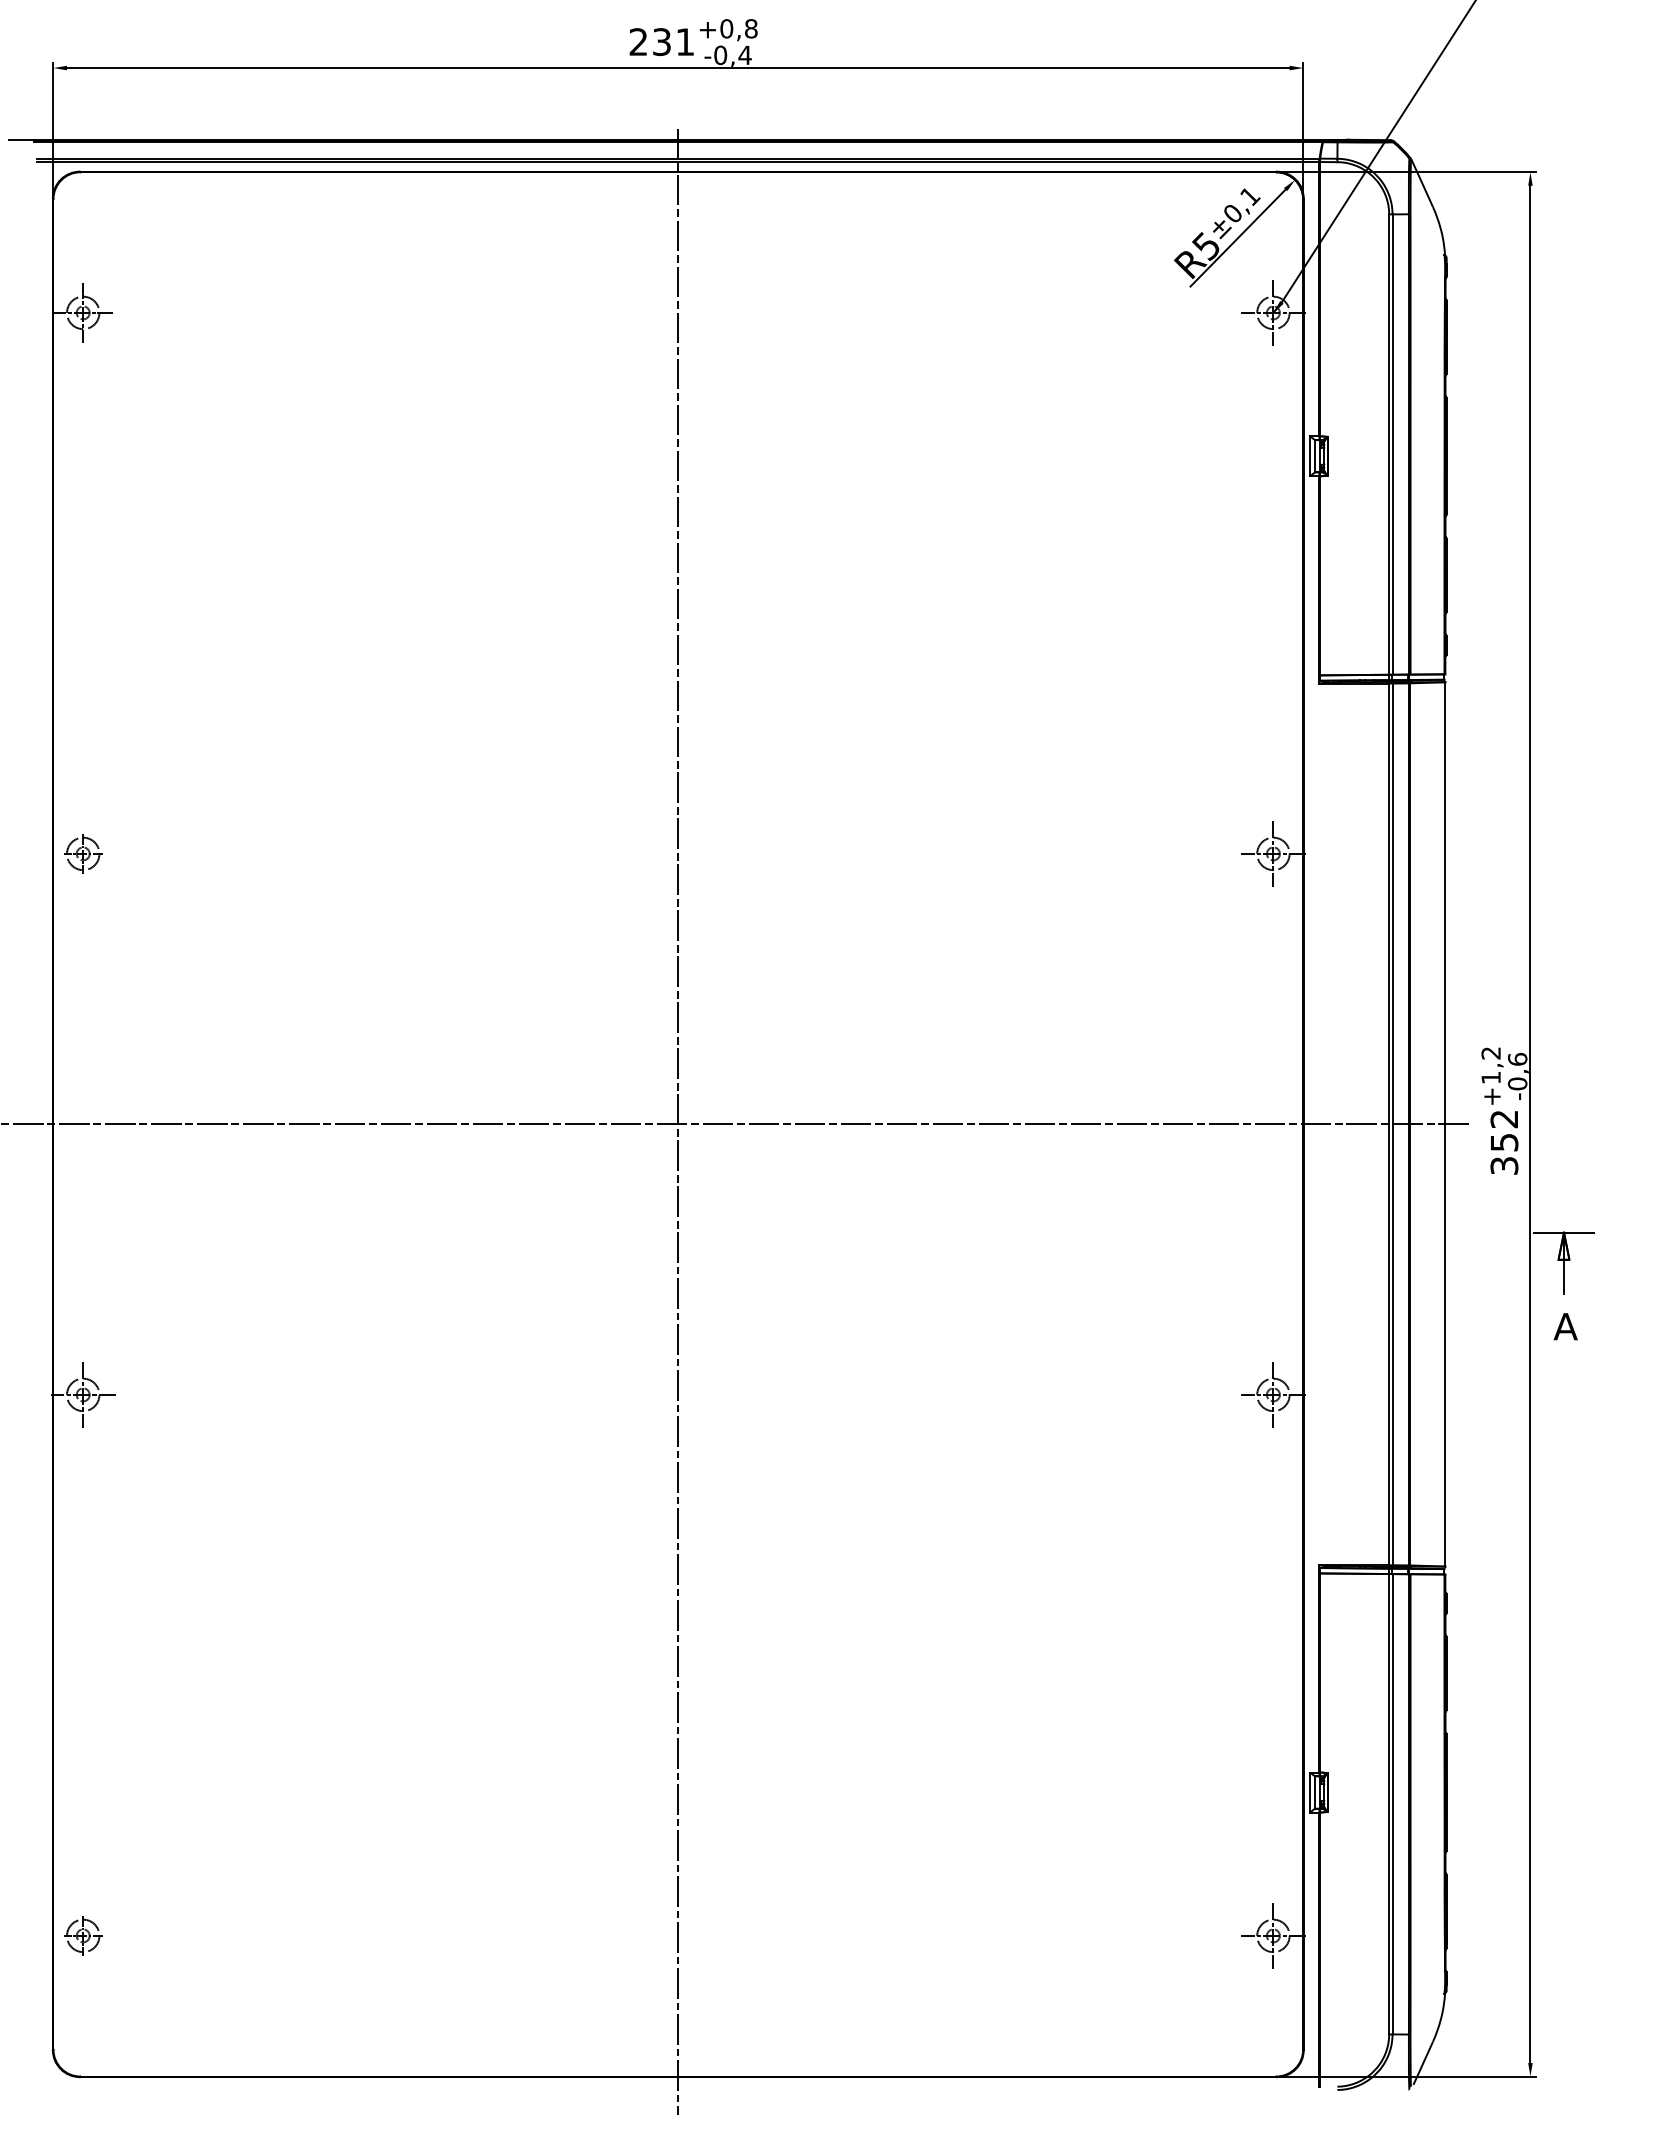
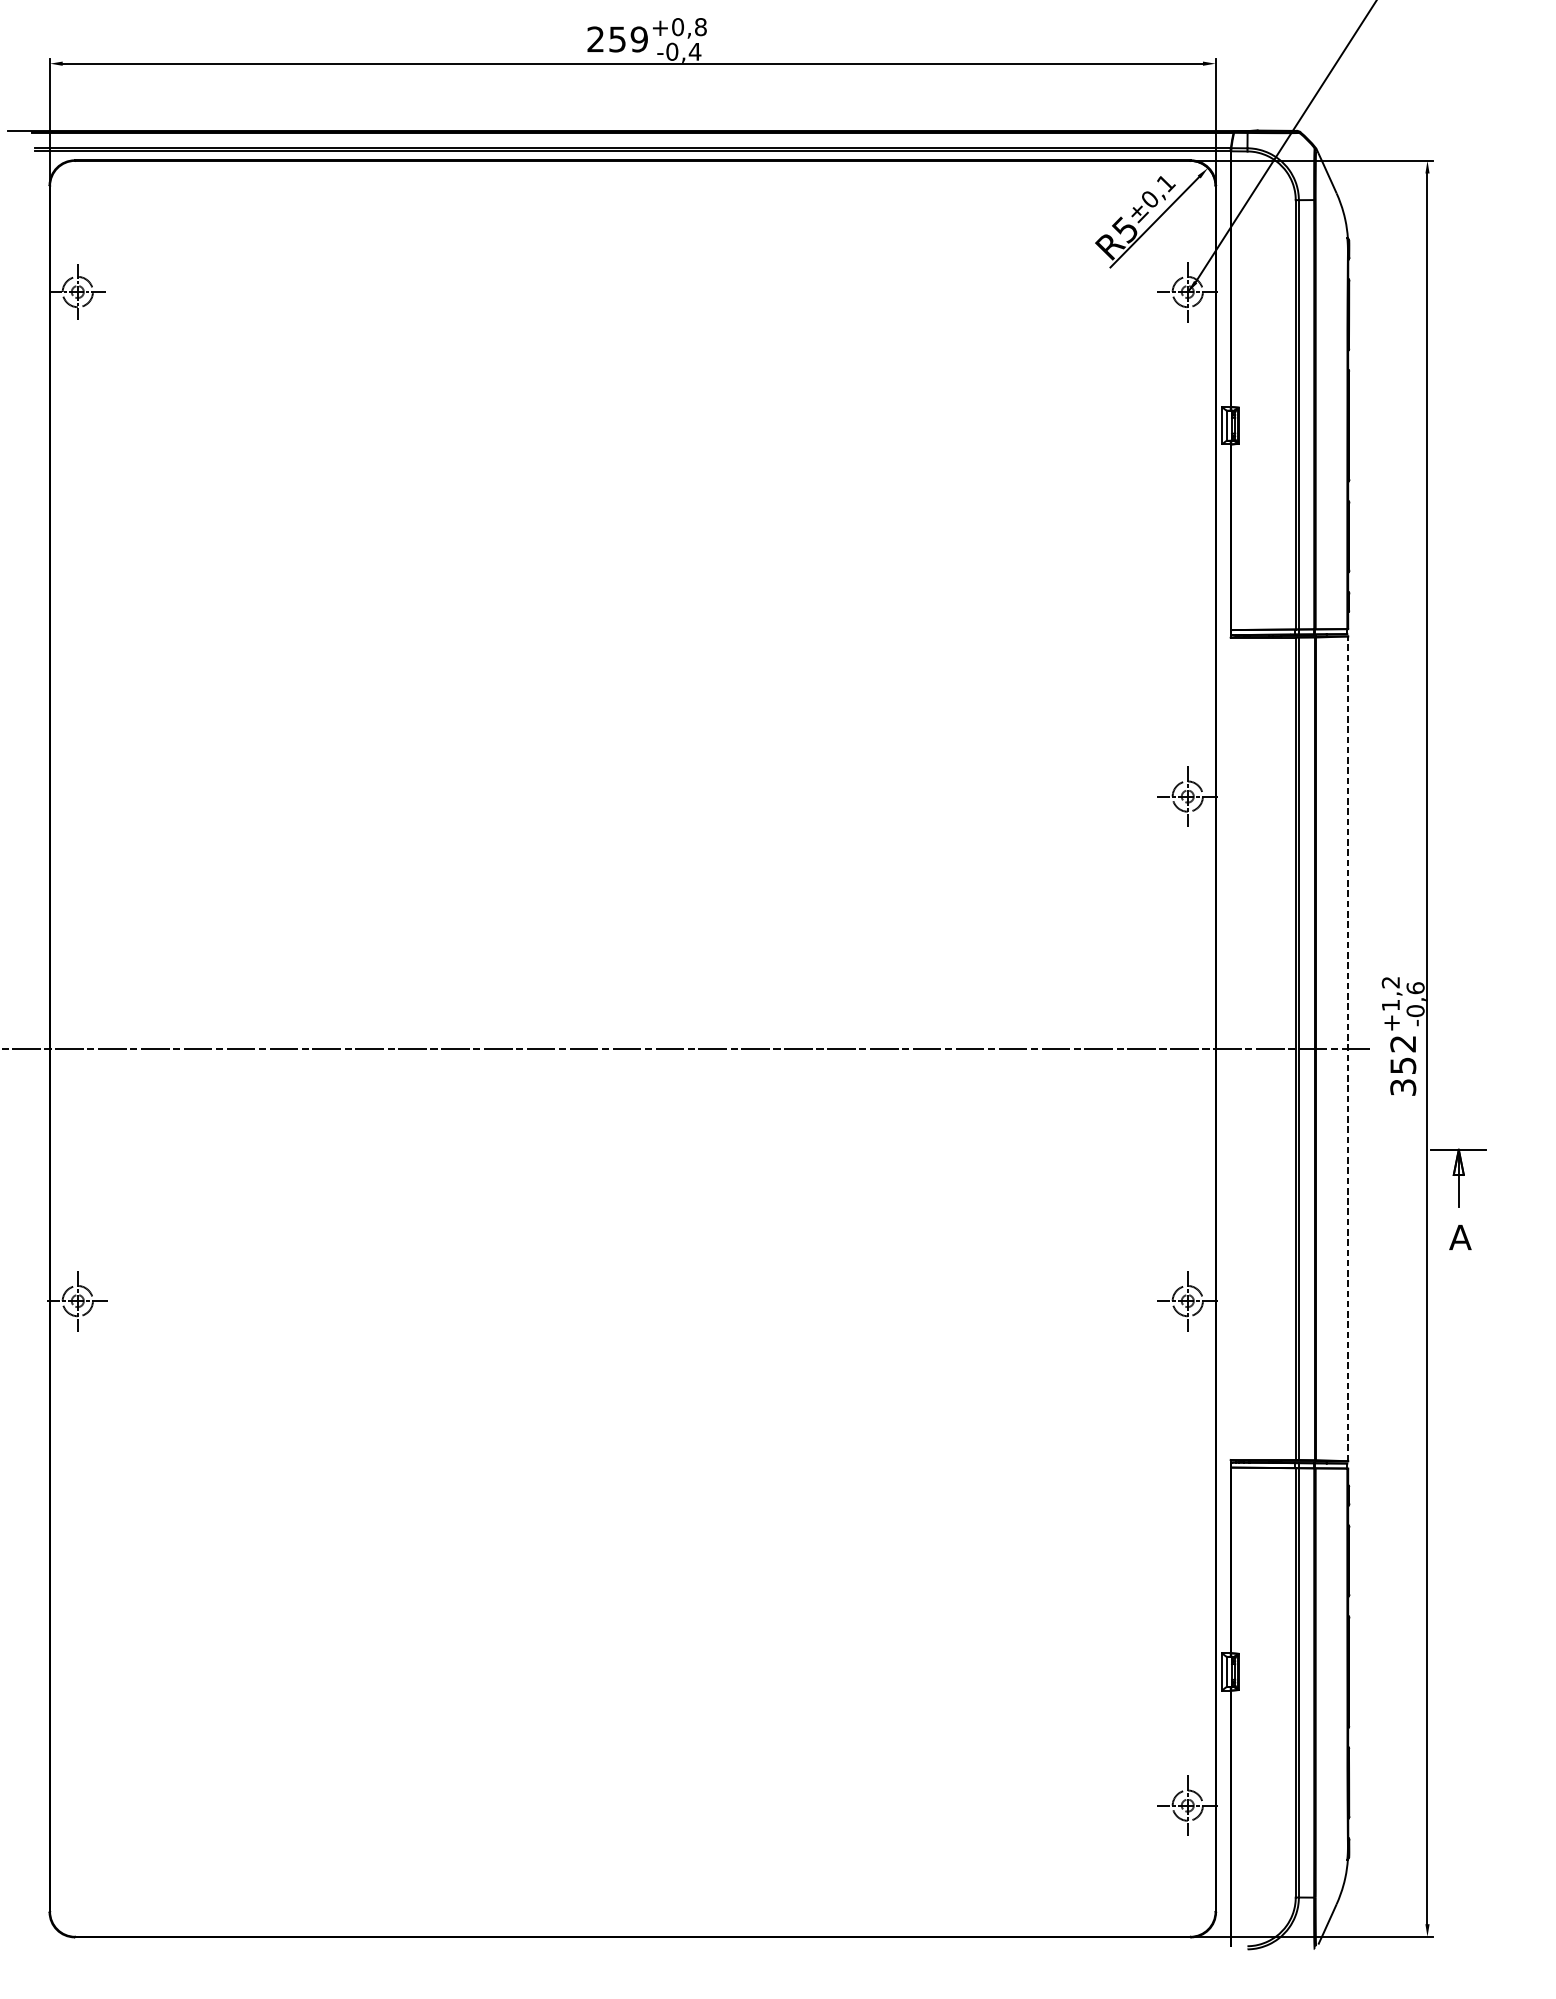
text: (674, 42) -> (629, 39), 231 -> 259
part: (83, 853) -> (78, 796), removed
line: (678, 1121) -> (632, 1046), removed
line: (1445, 1123) -> (1348, 1047), solid -> dashed
part: (83, 1935) -> (78, 1805), removed

